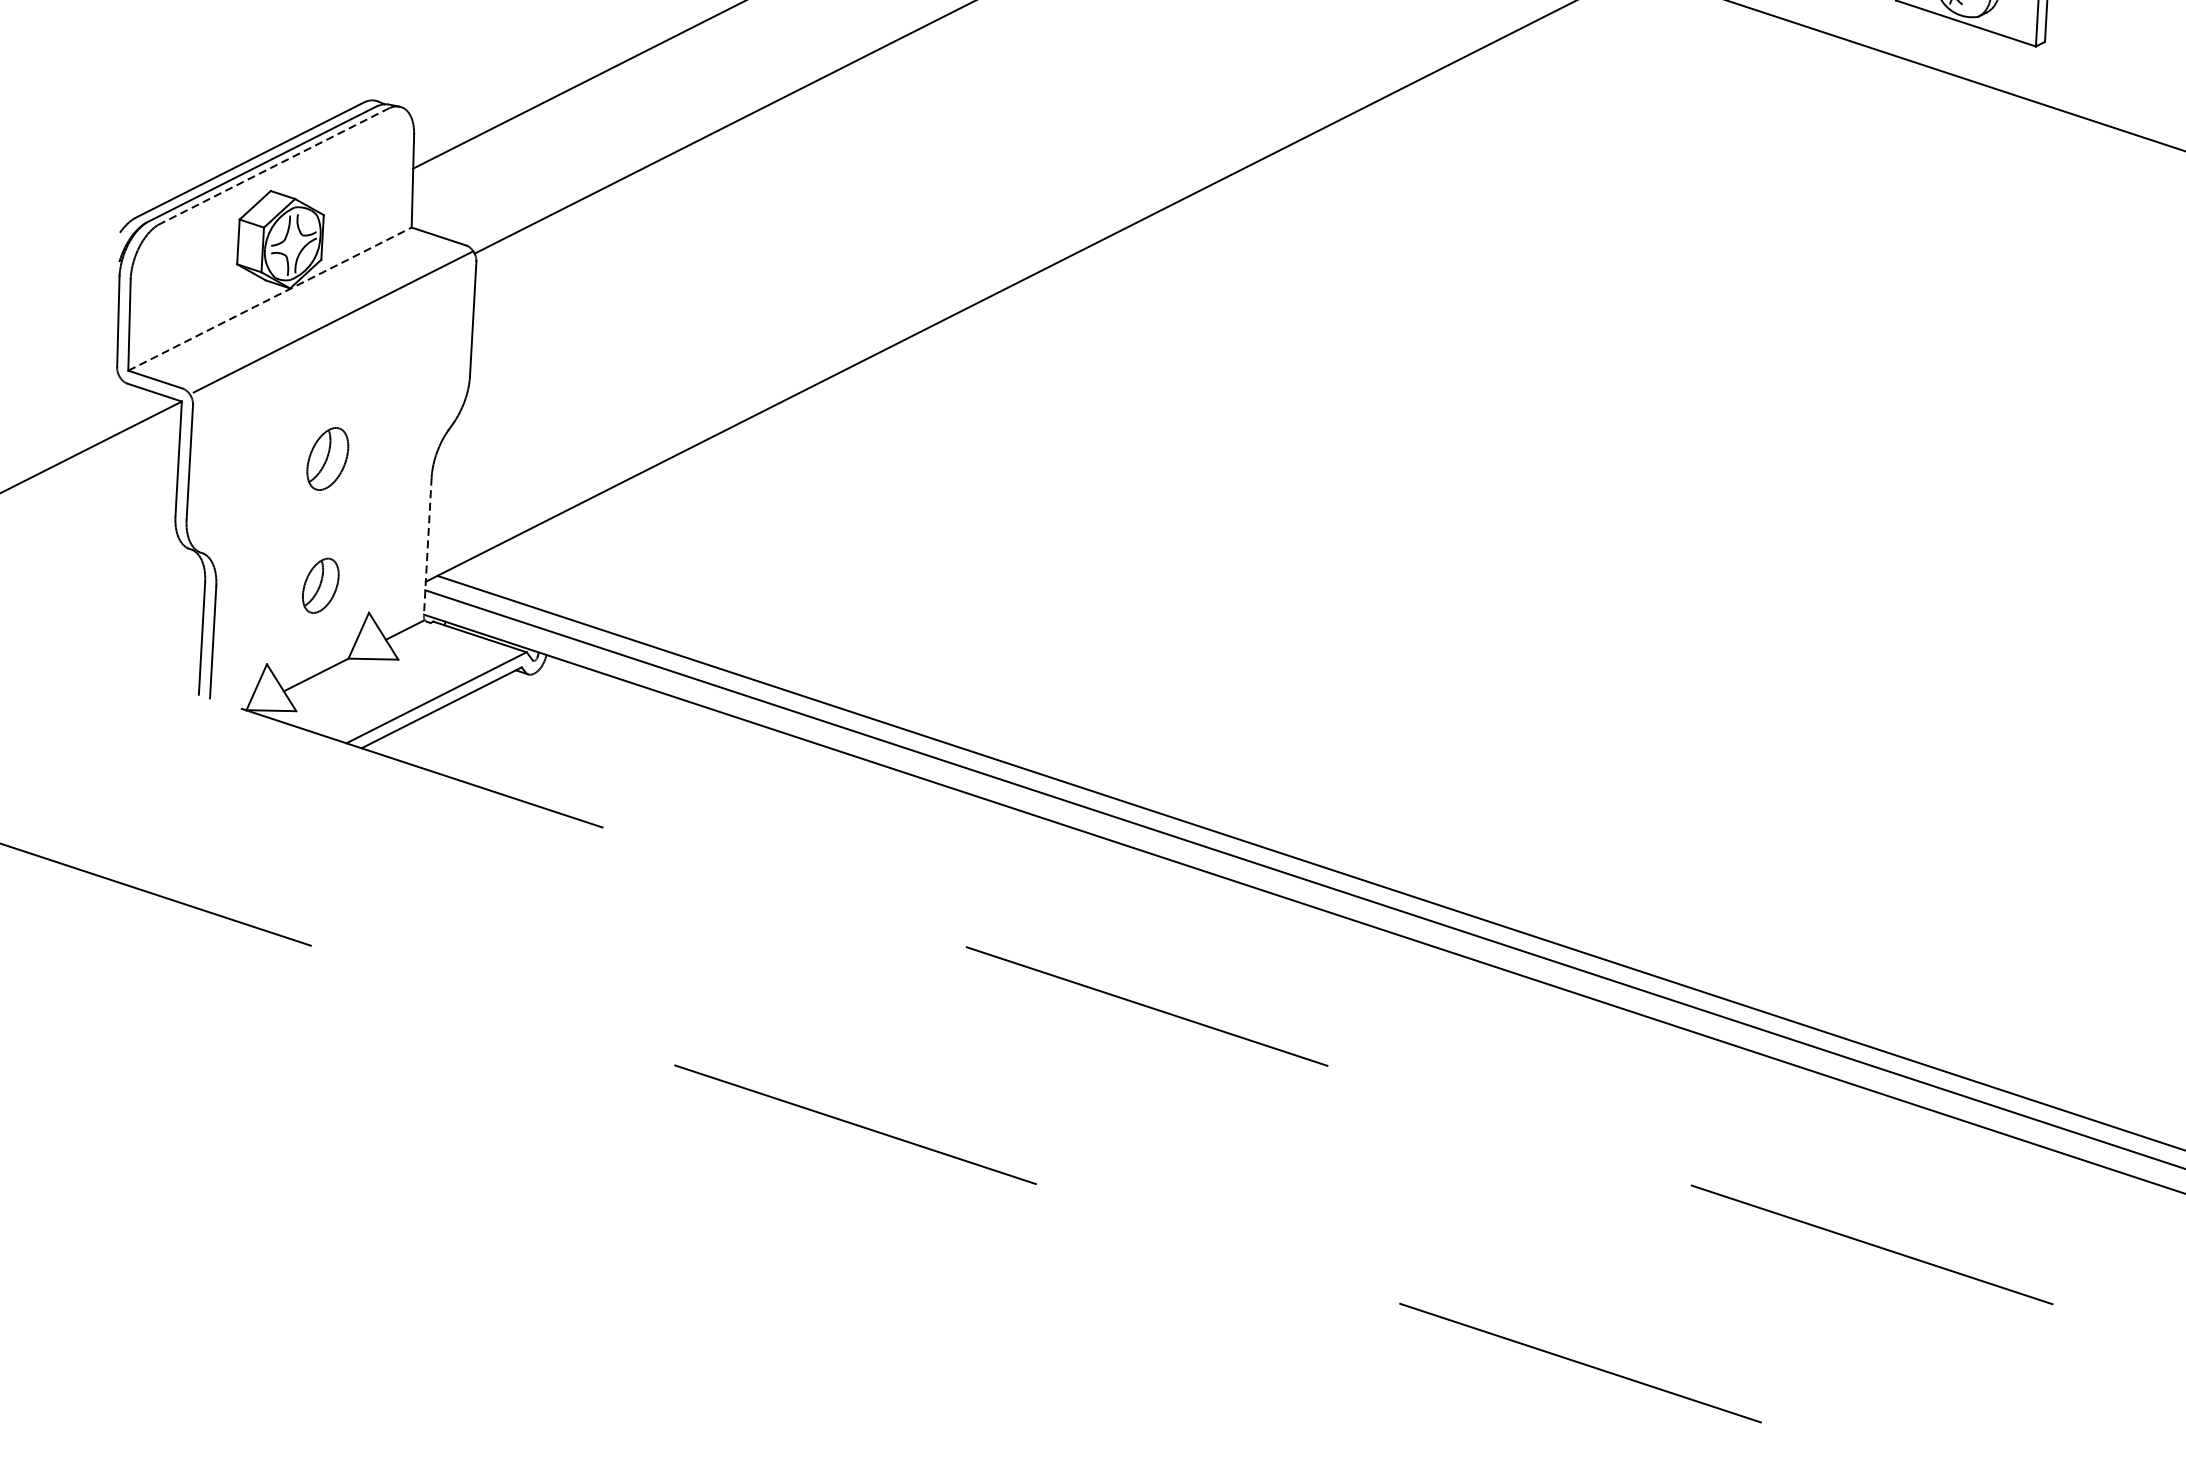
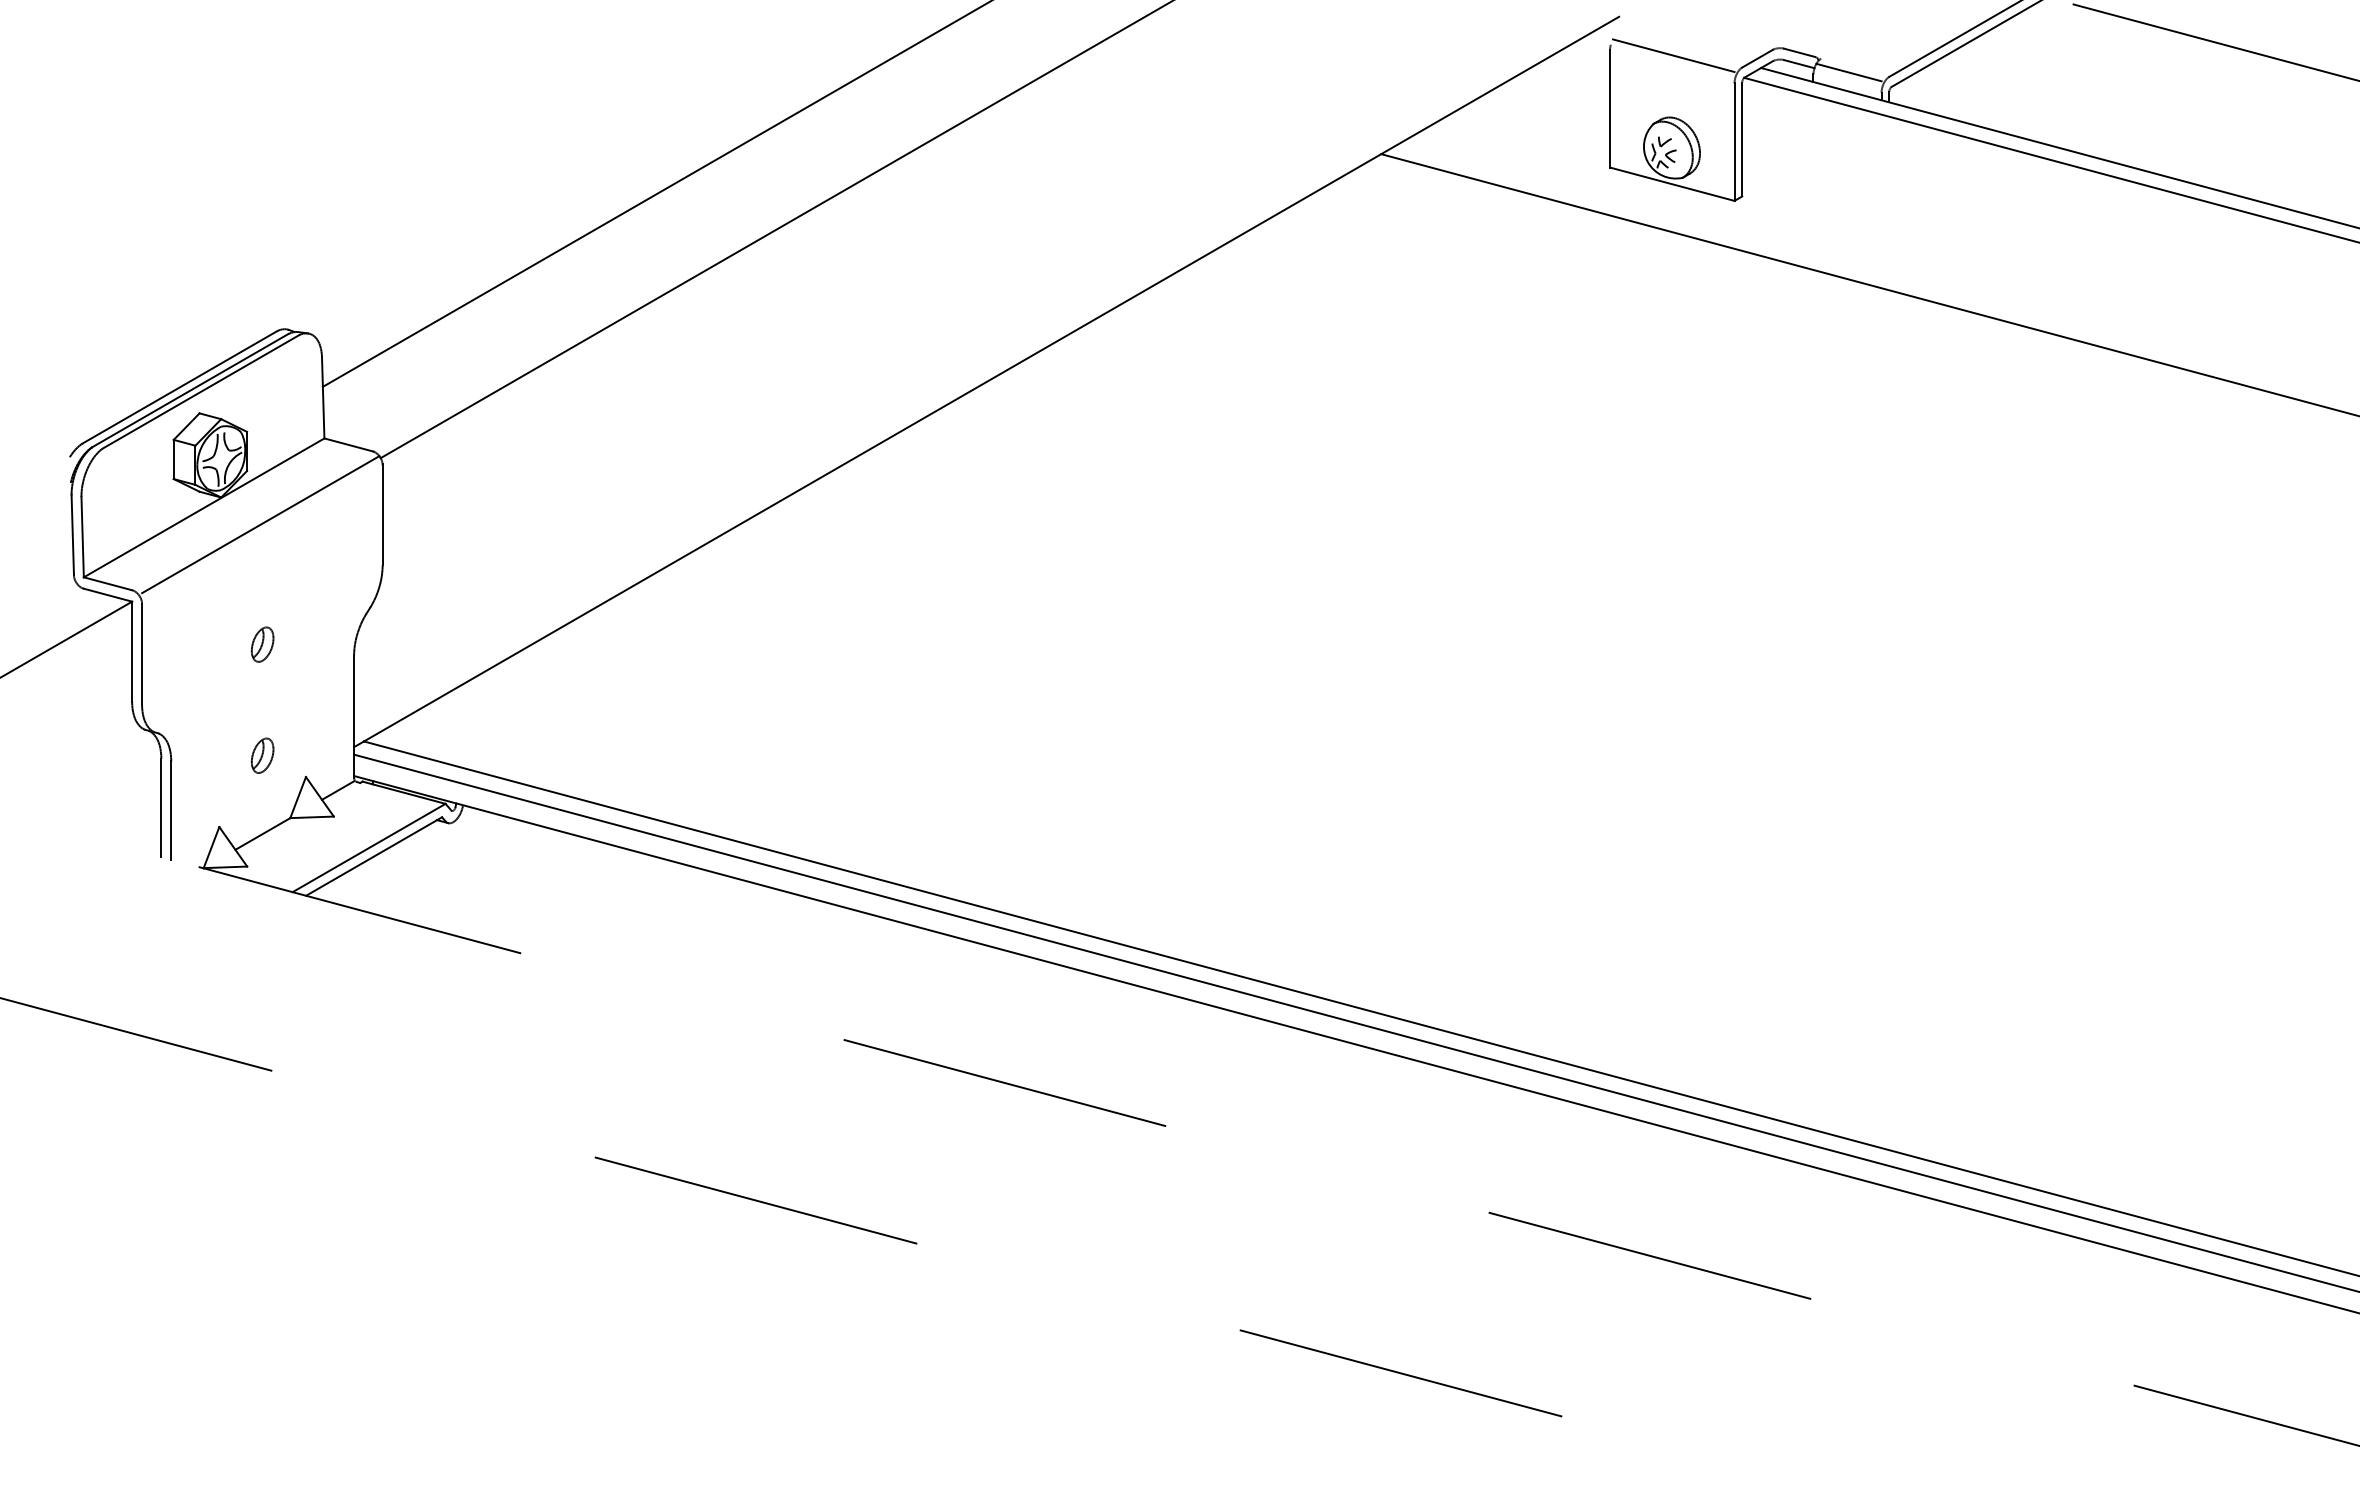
line: (274, 166) -> (201, 391), dashed -> solid
line: (270, 298) -> (204, 507), dashed -> solid
part: (327, 458) -> (262, 644), size x0.62
line: (428, 546) -> (354, 716), dashed -> solid
part: (320, 585) -> (262, 755), size x0.71

